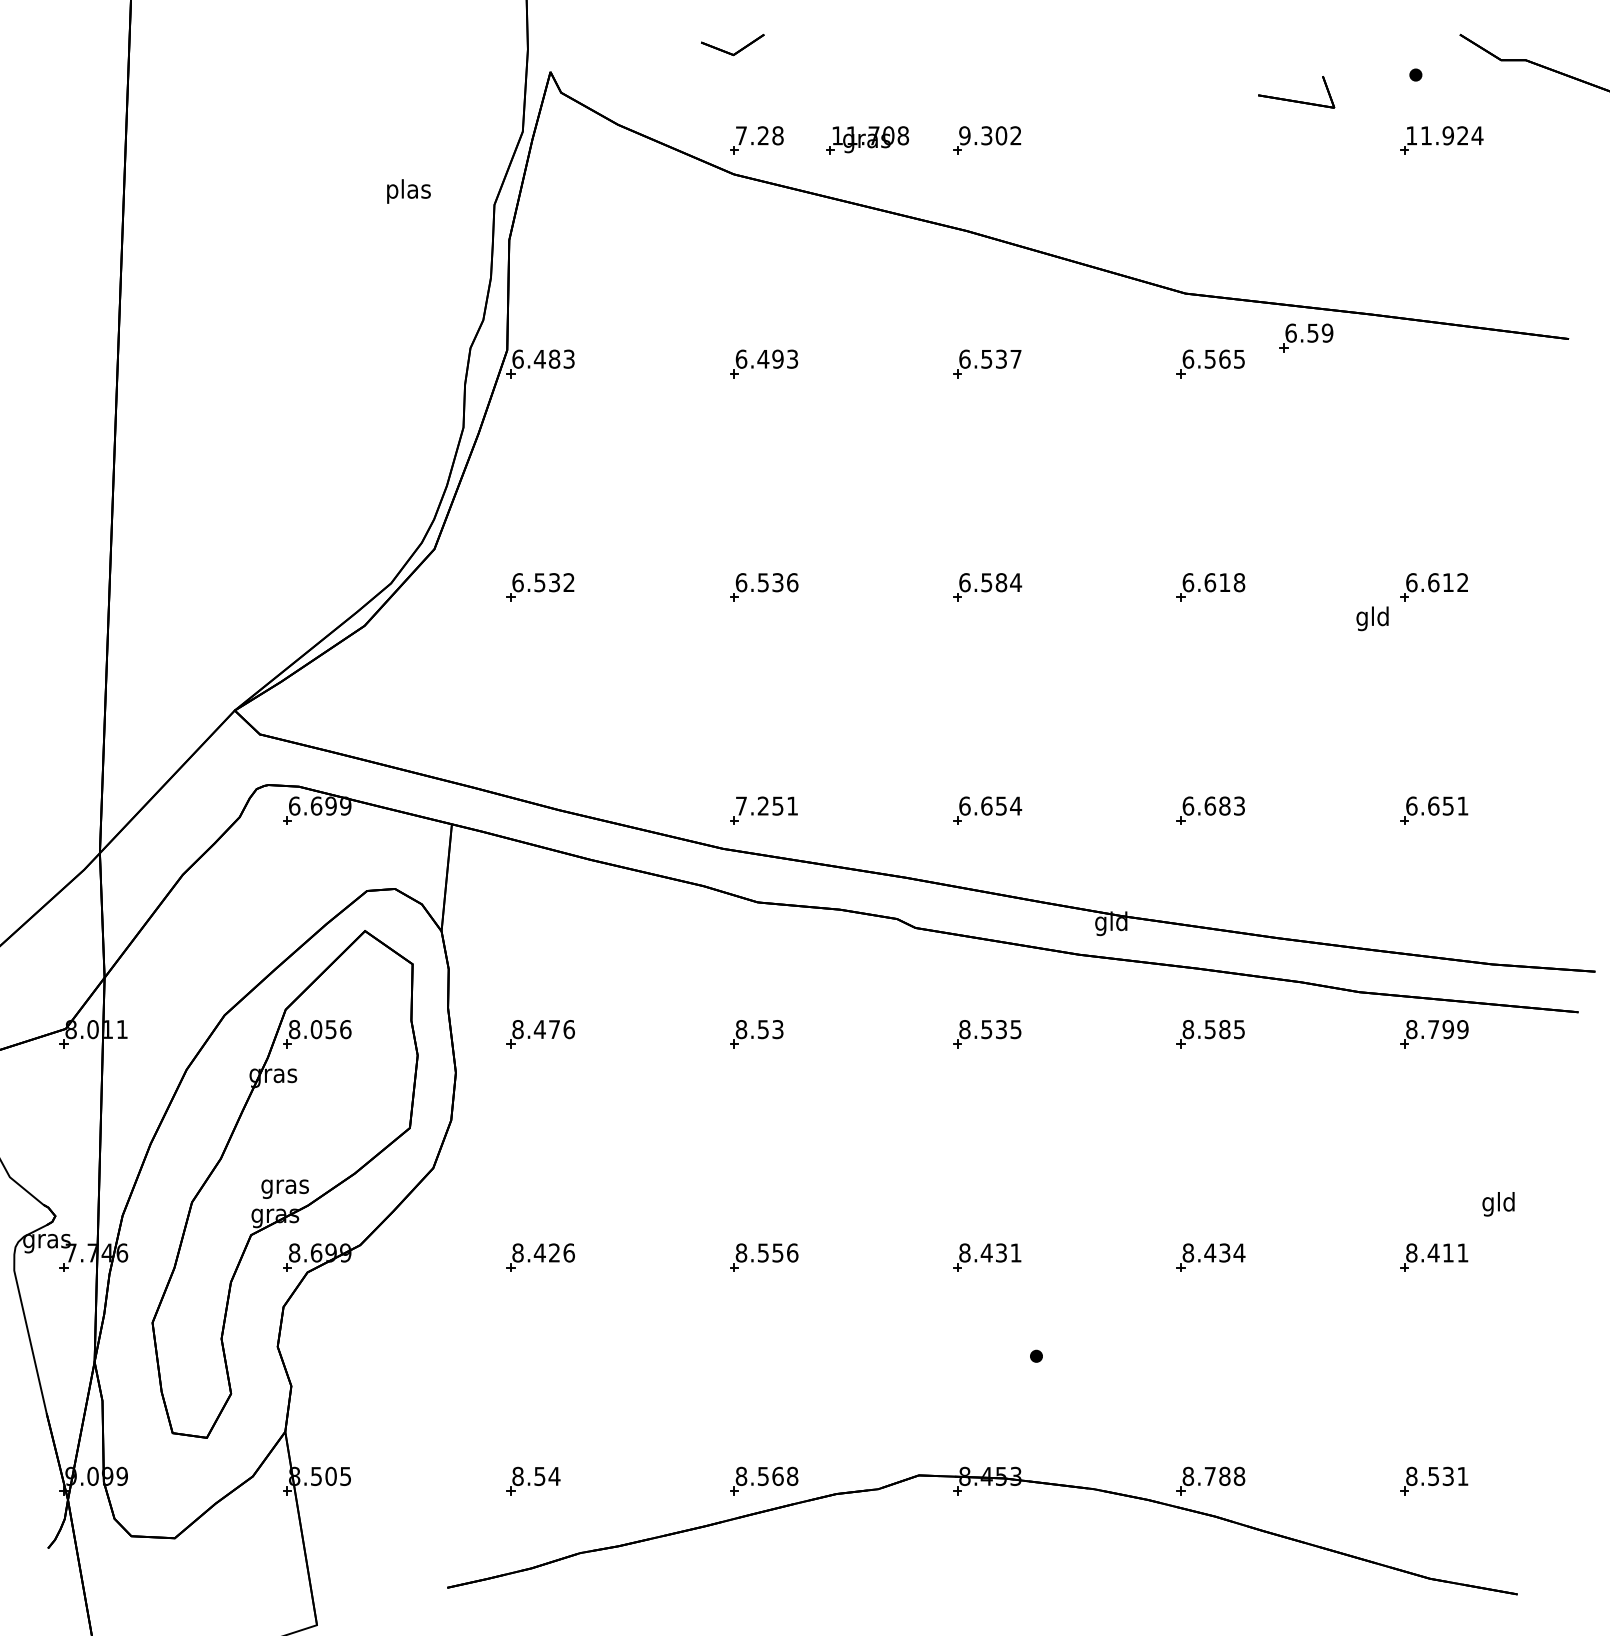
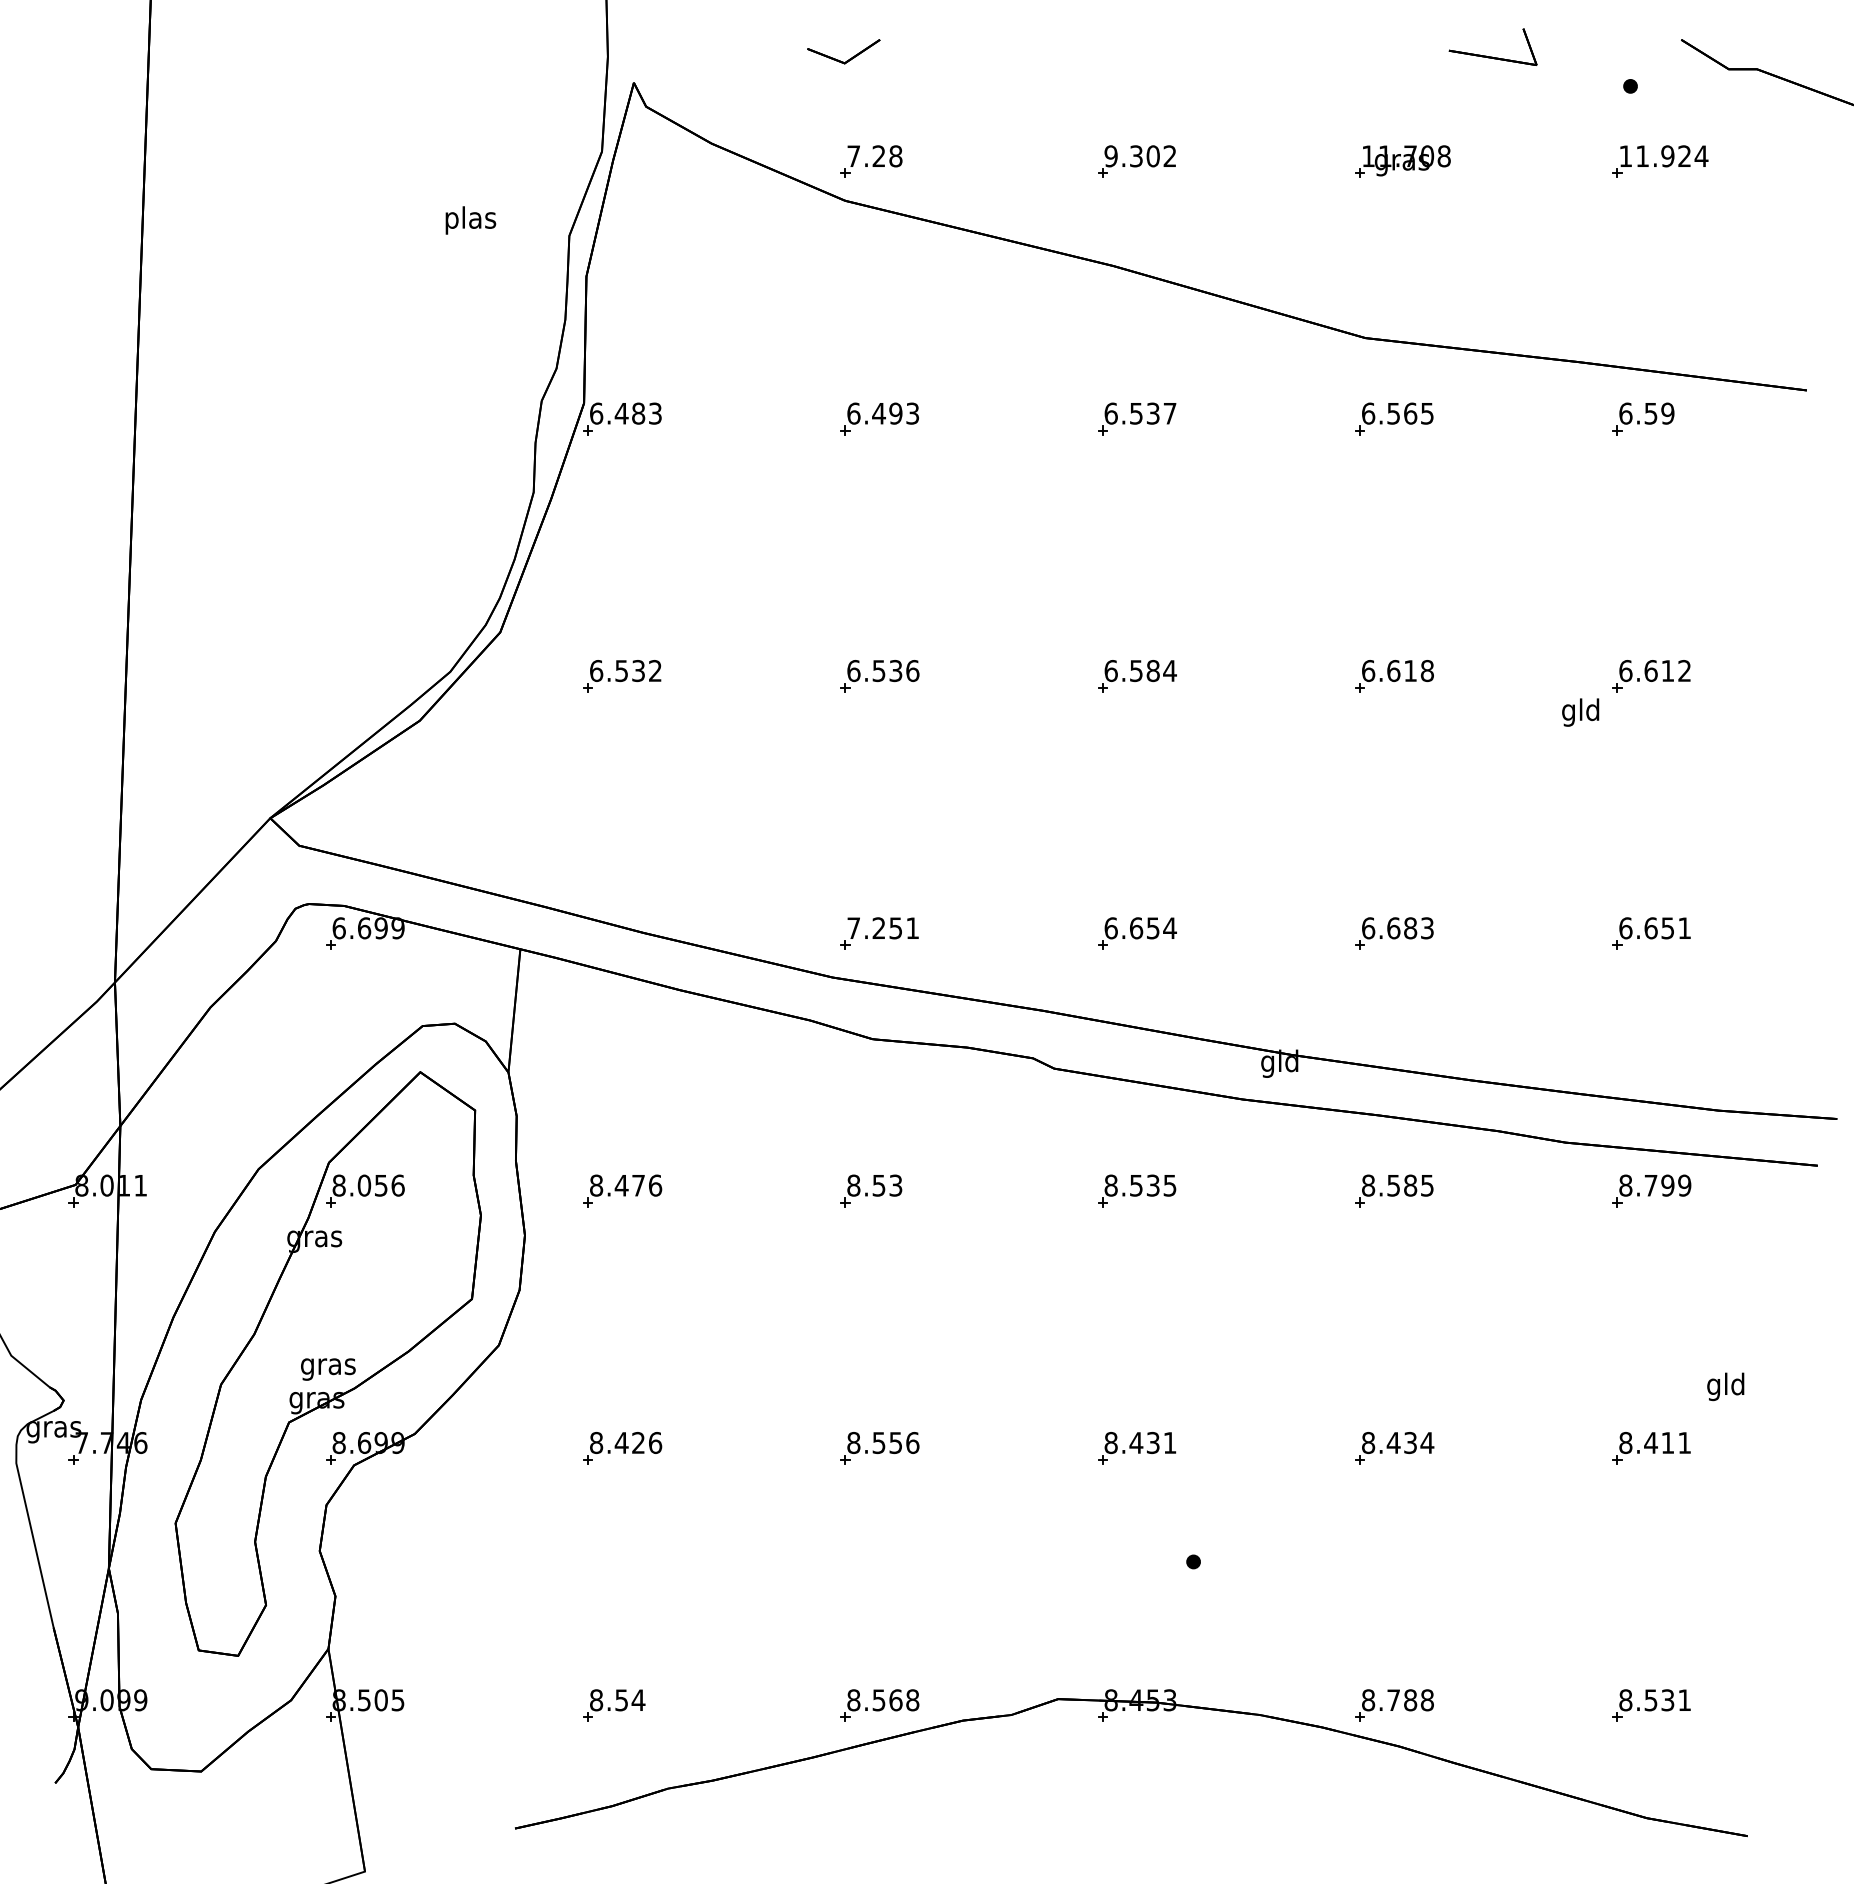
part: (1296, 100) -> (1492, 56), moved
part: (867, 140) -> (1402, 161), moved
part: (1306, 337) -> (1643, 418), moved

